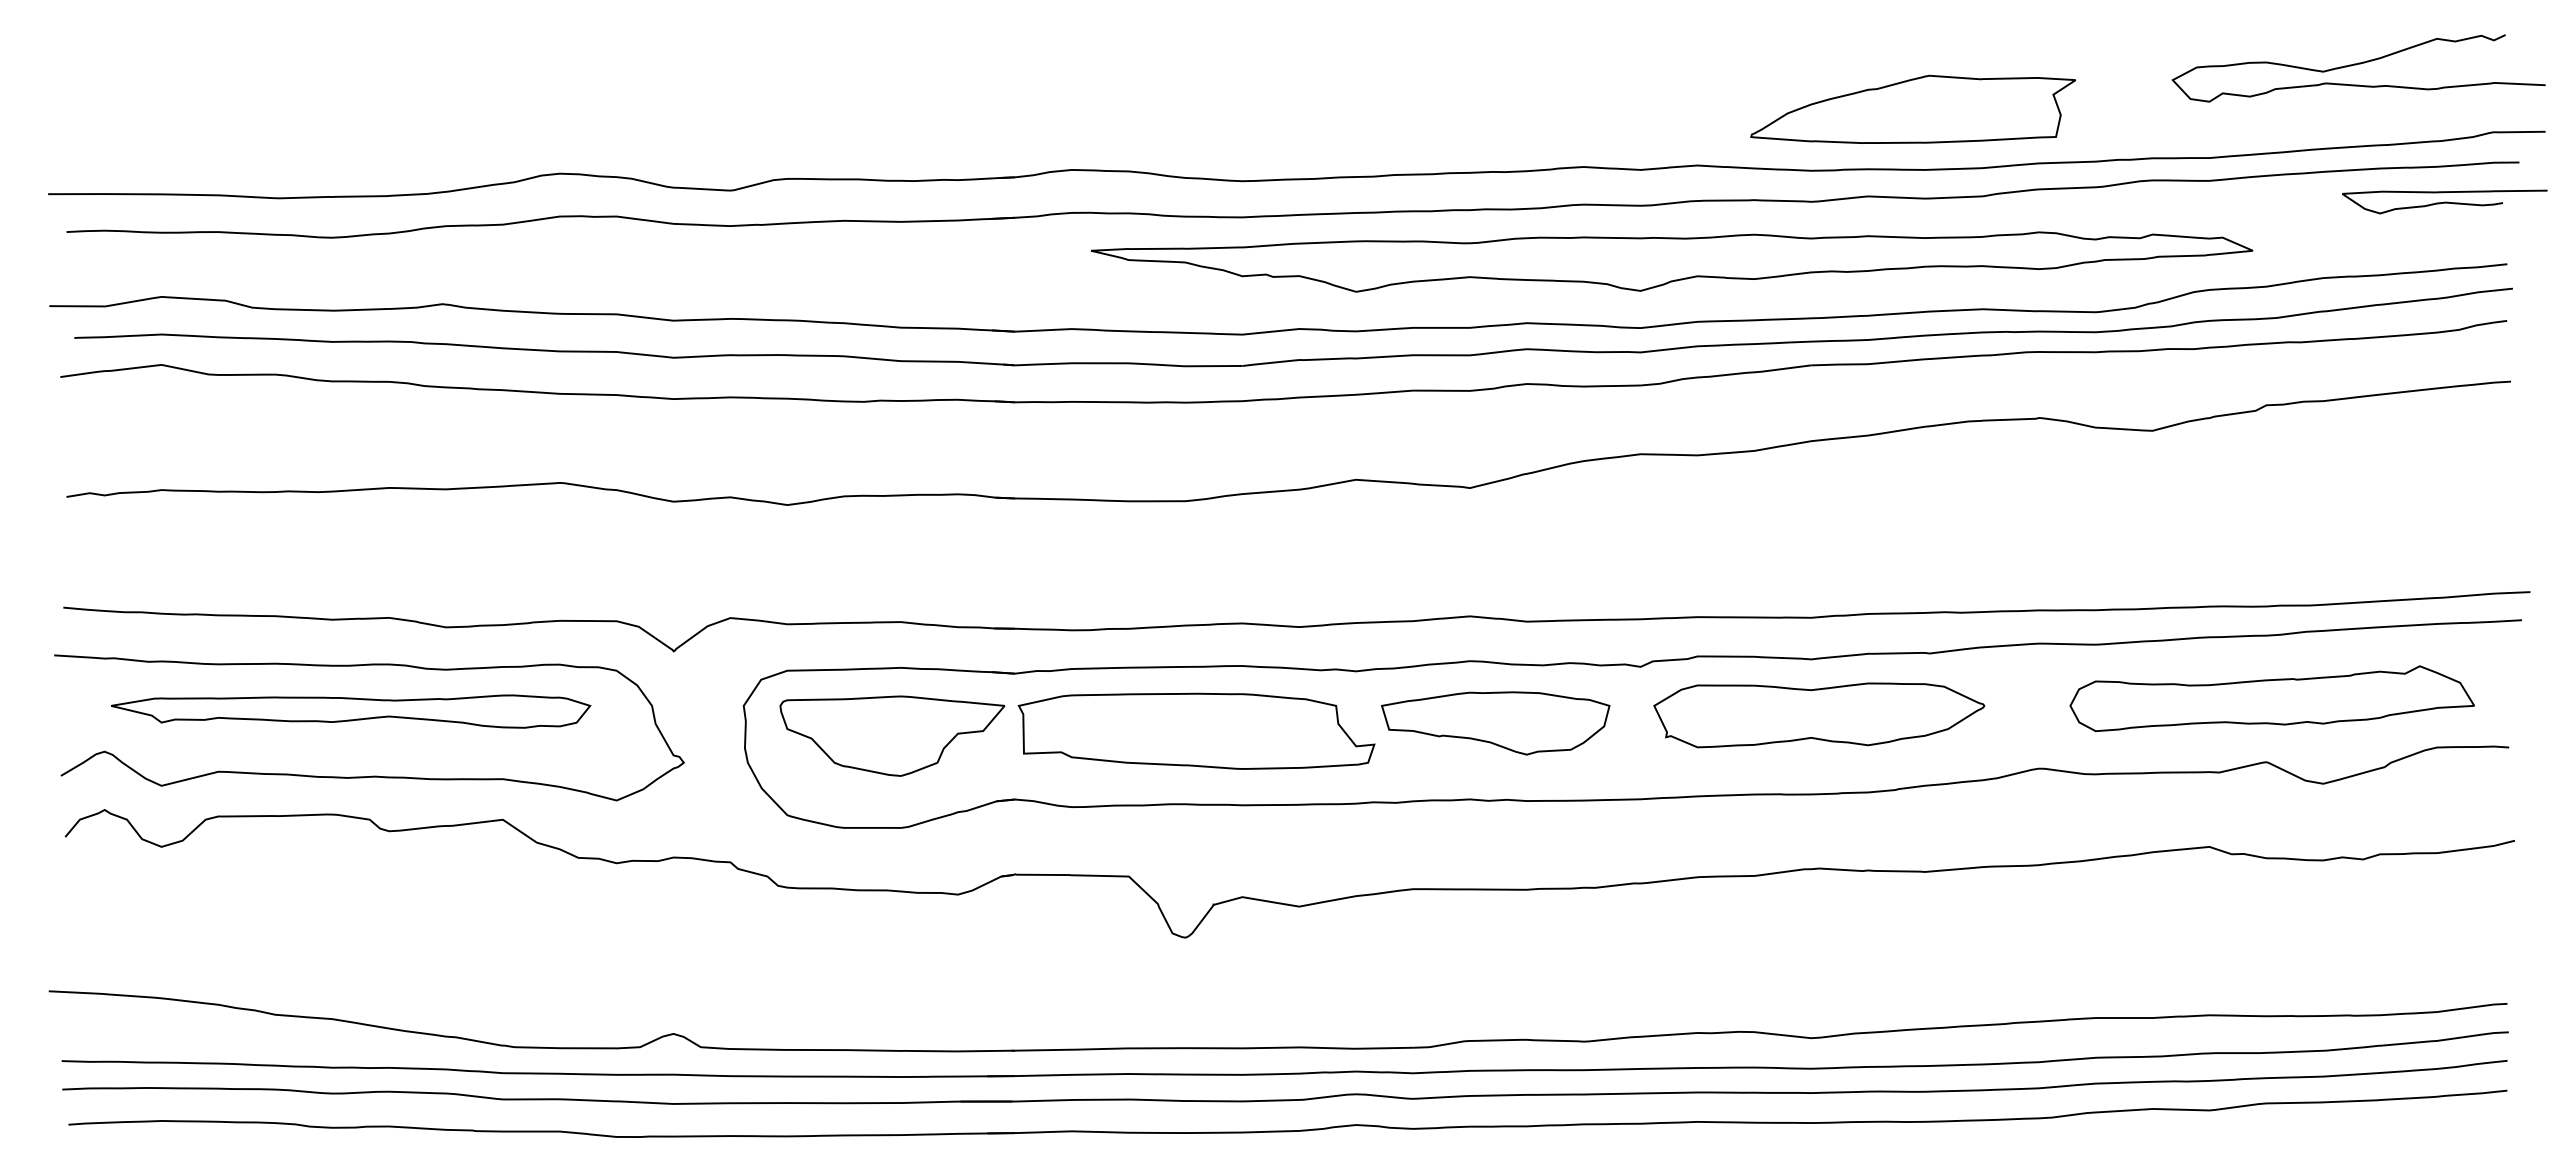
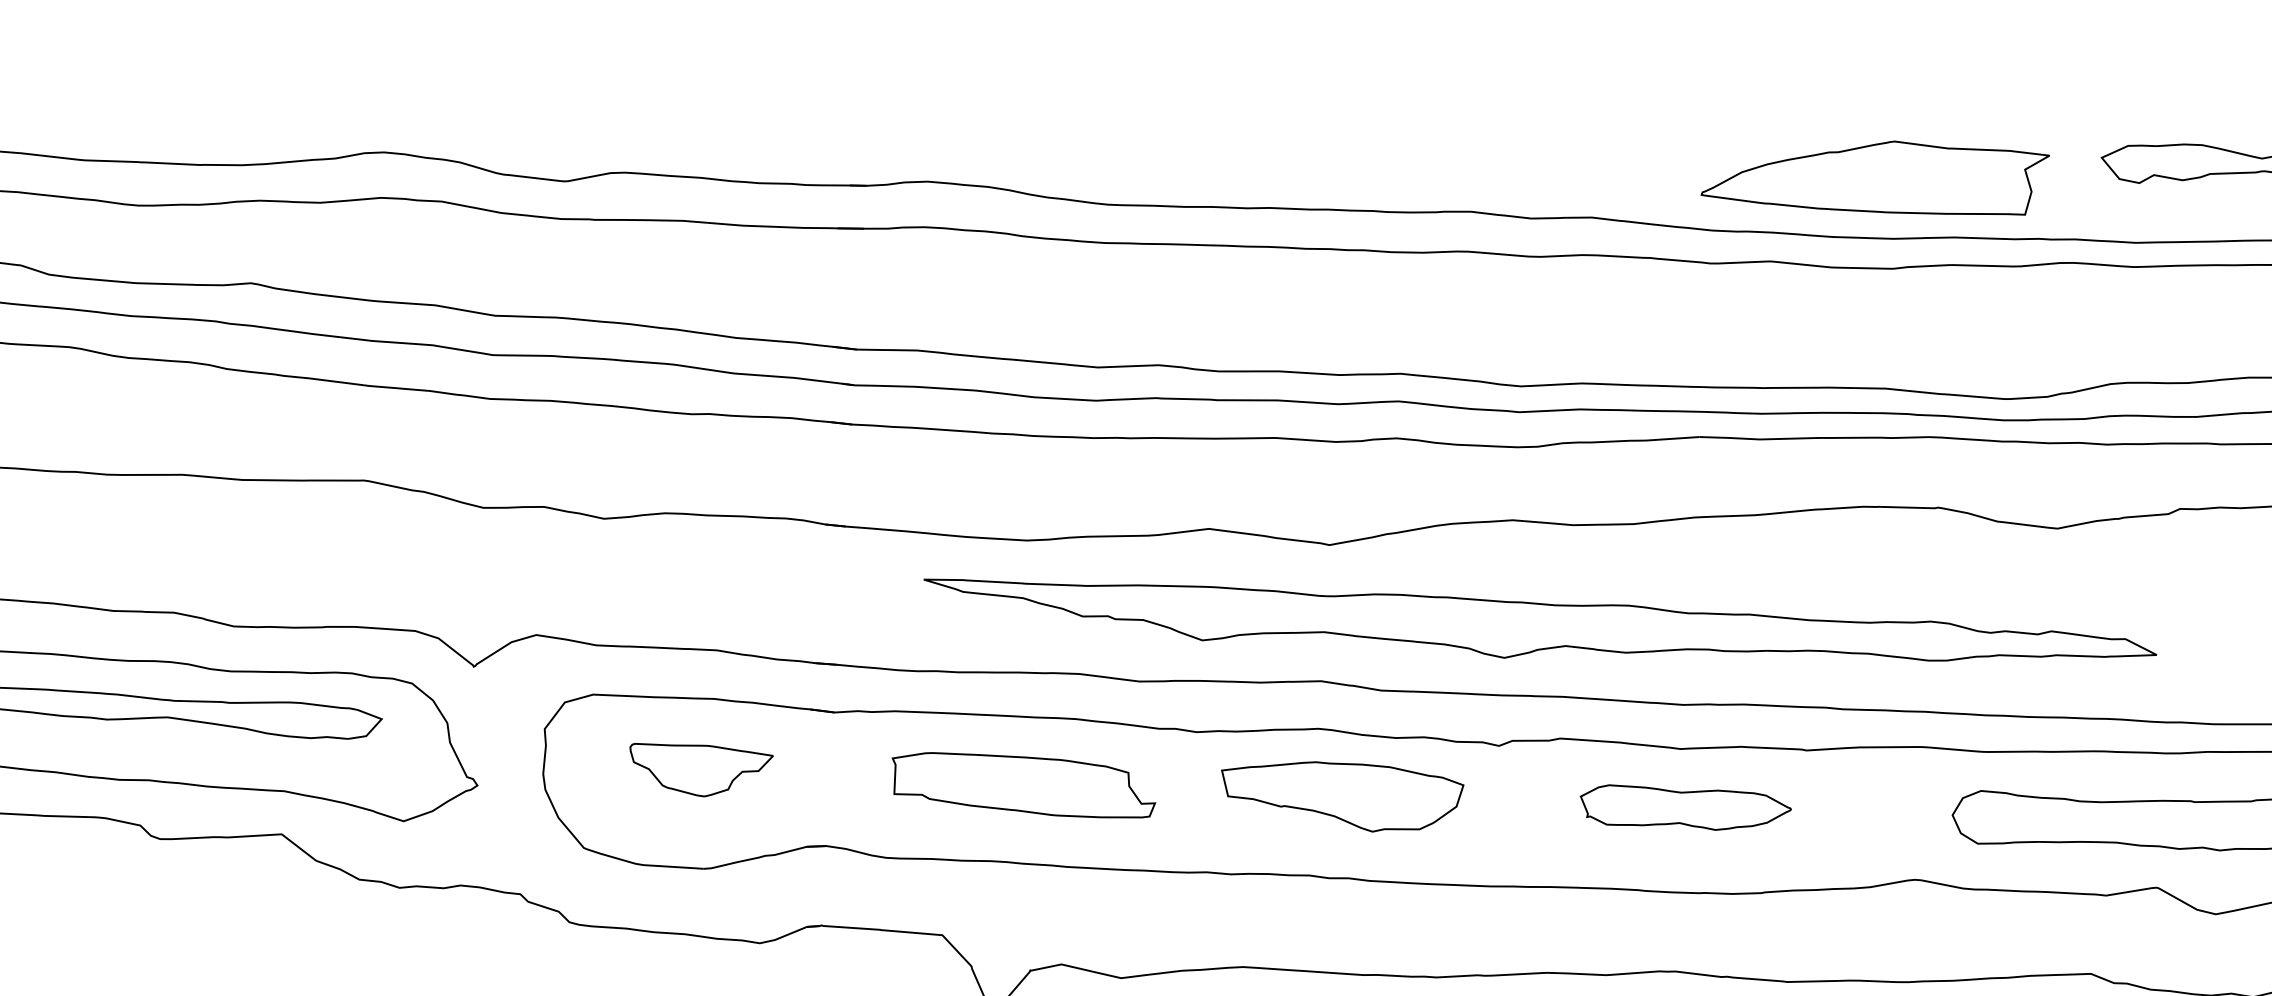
part: (1912, 108) -> (1874, 175), moved
part: (1671, 261) -> (1539, 628), moved
part: (1819, 715) -> (1685, 809), size x0.6
part: (1196, 730) -> (1023, 784), size x0.7
part: (892, 735) -> (700, 770), size x0.6

